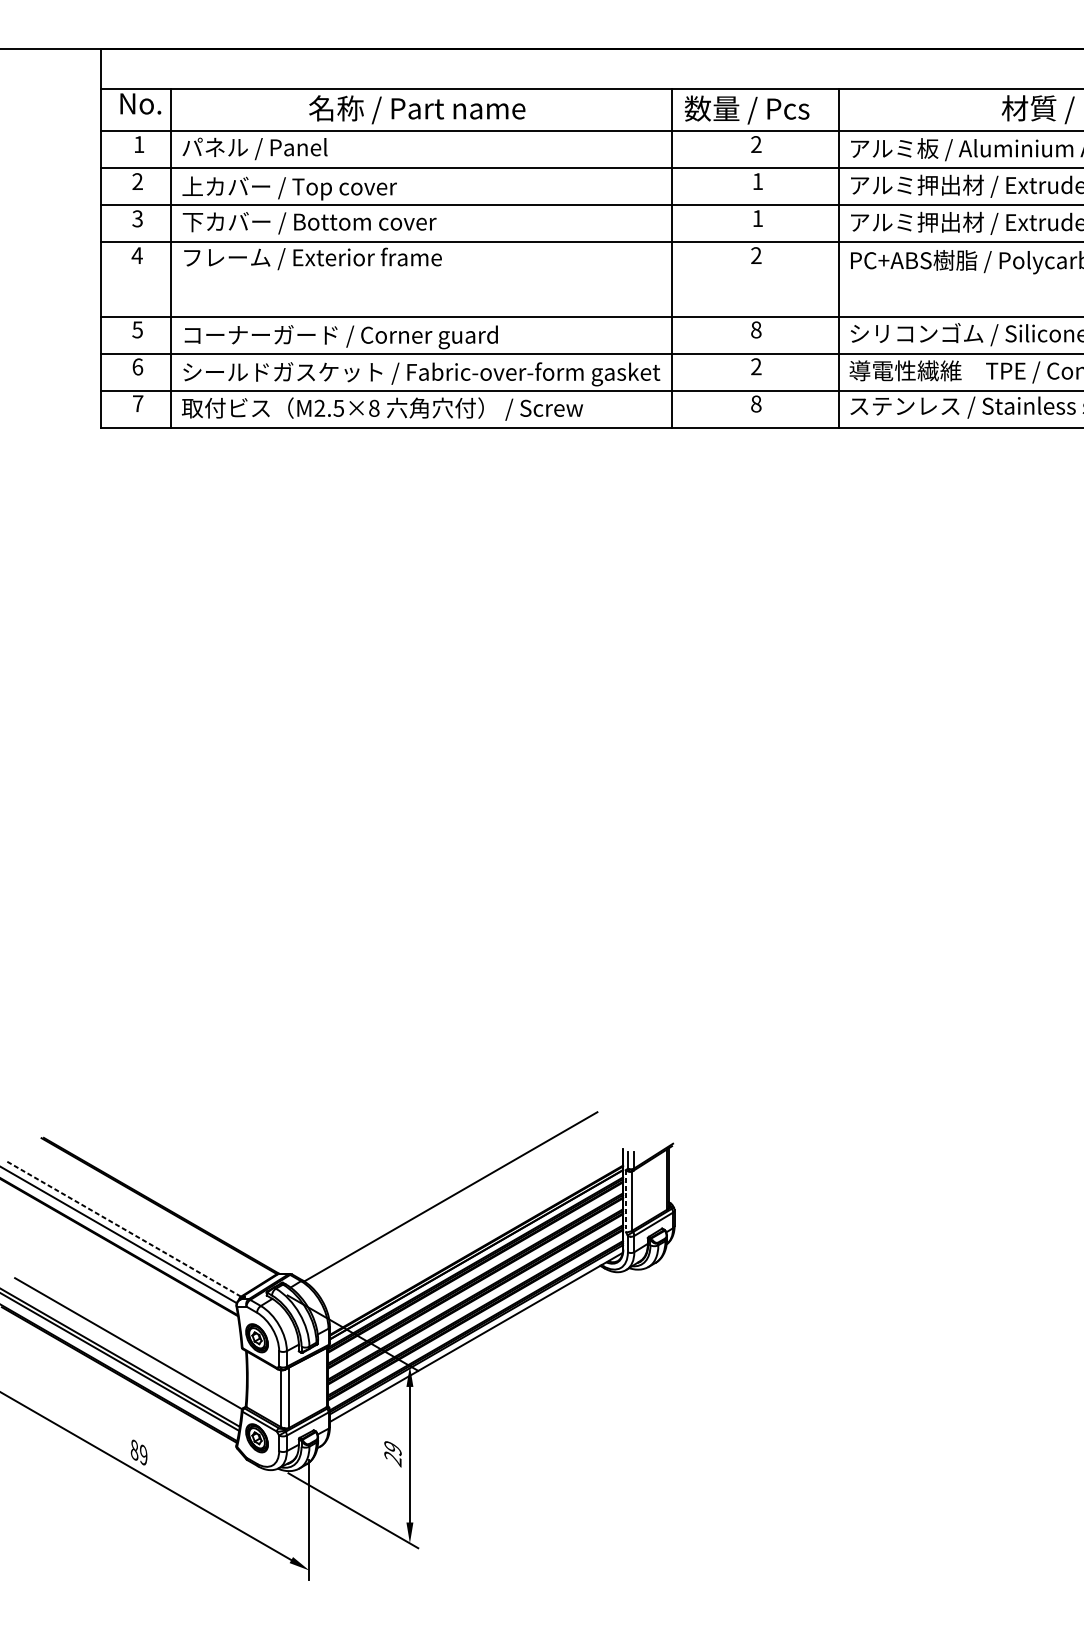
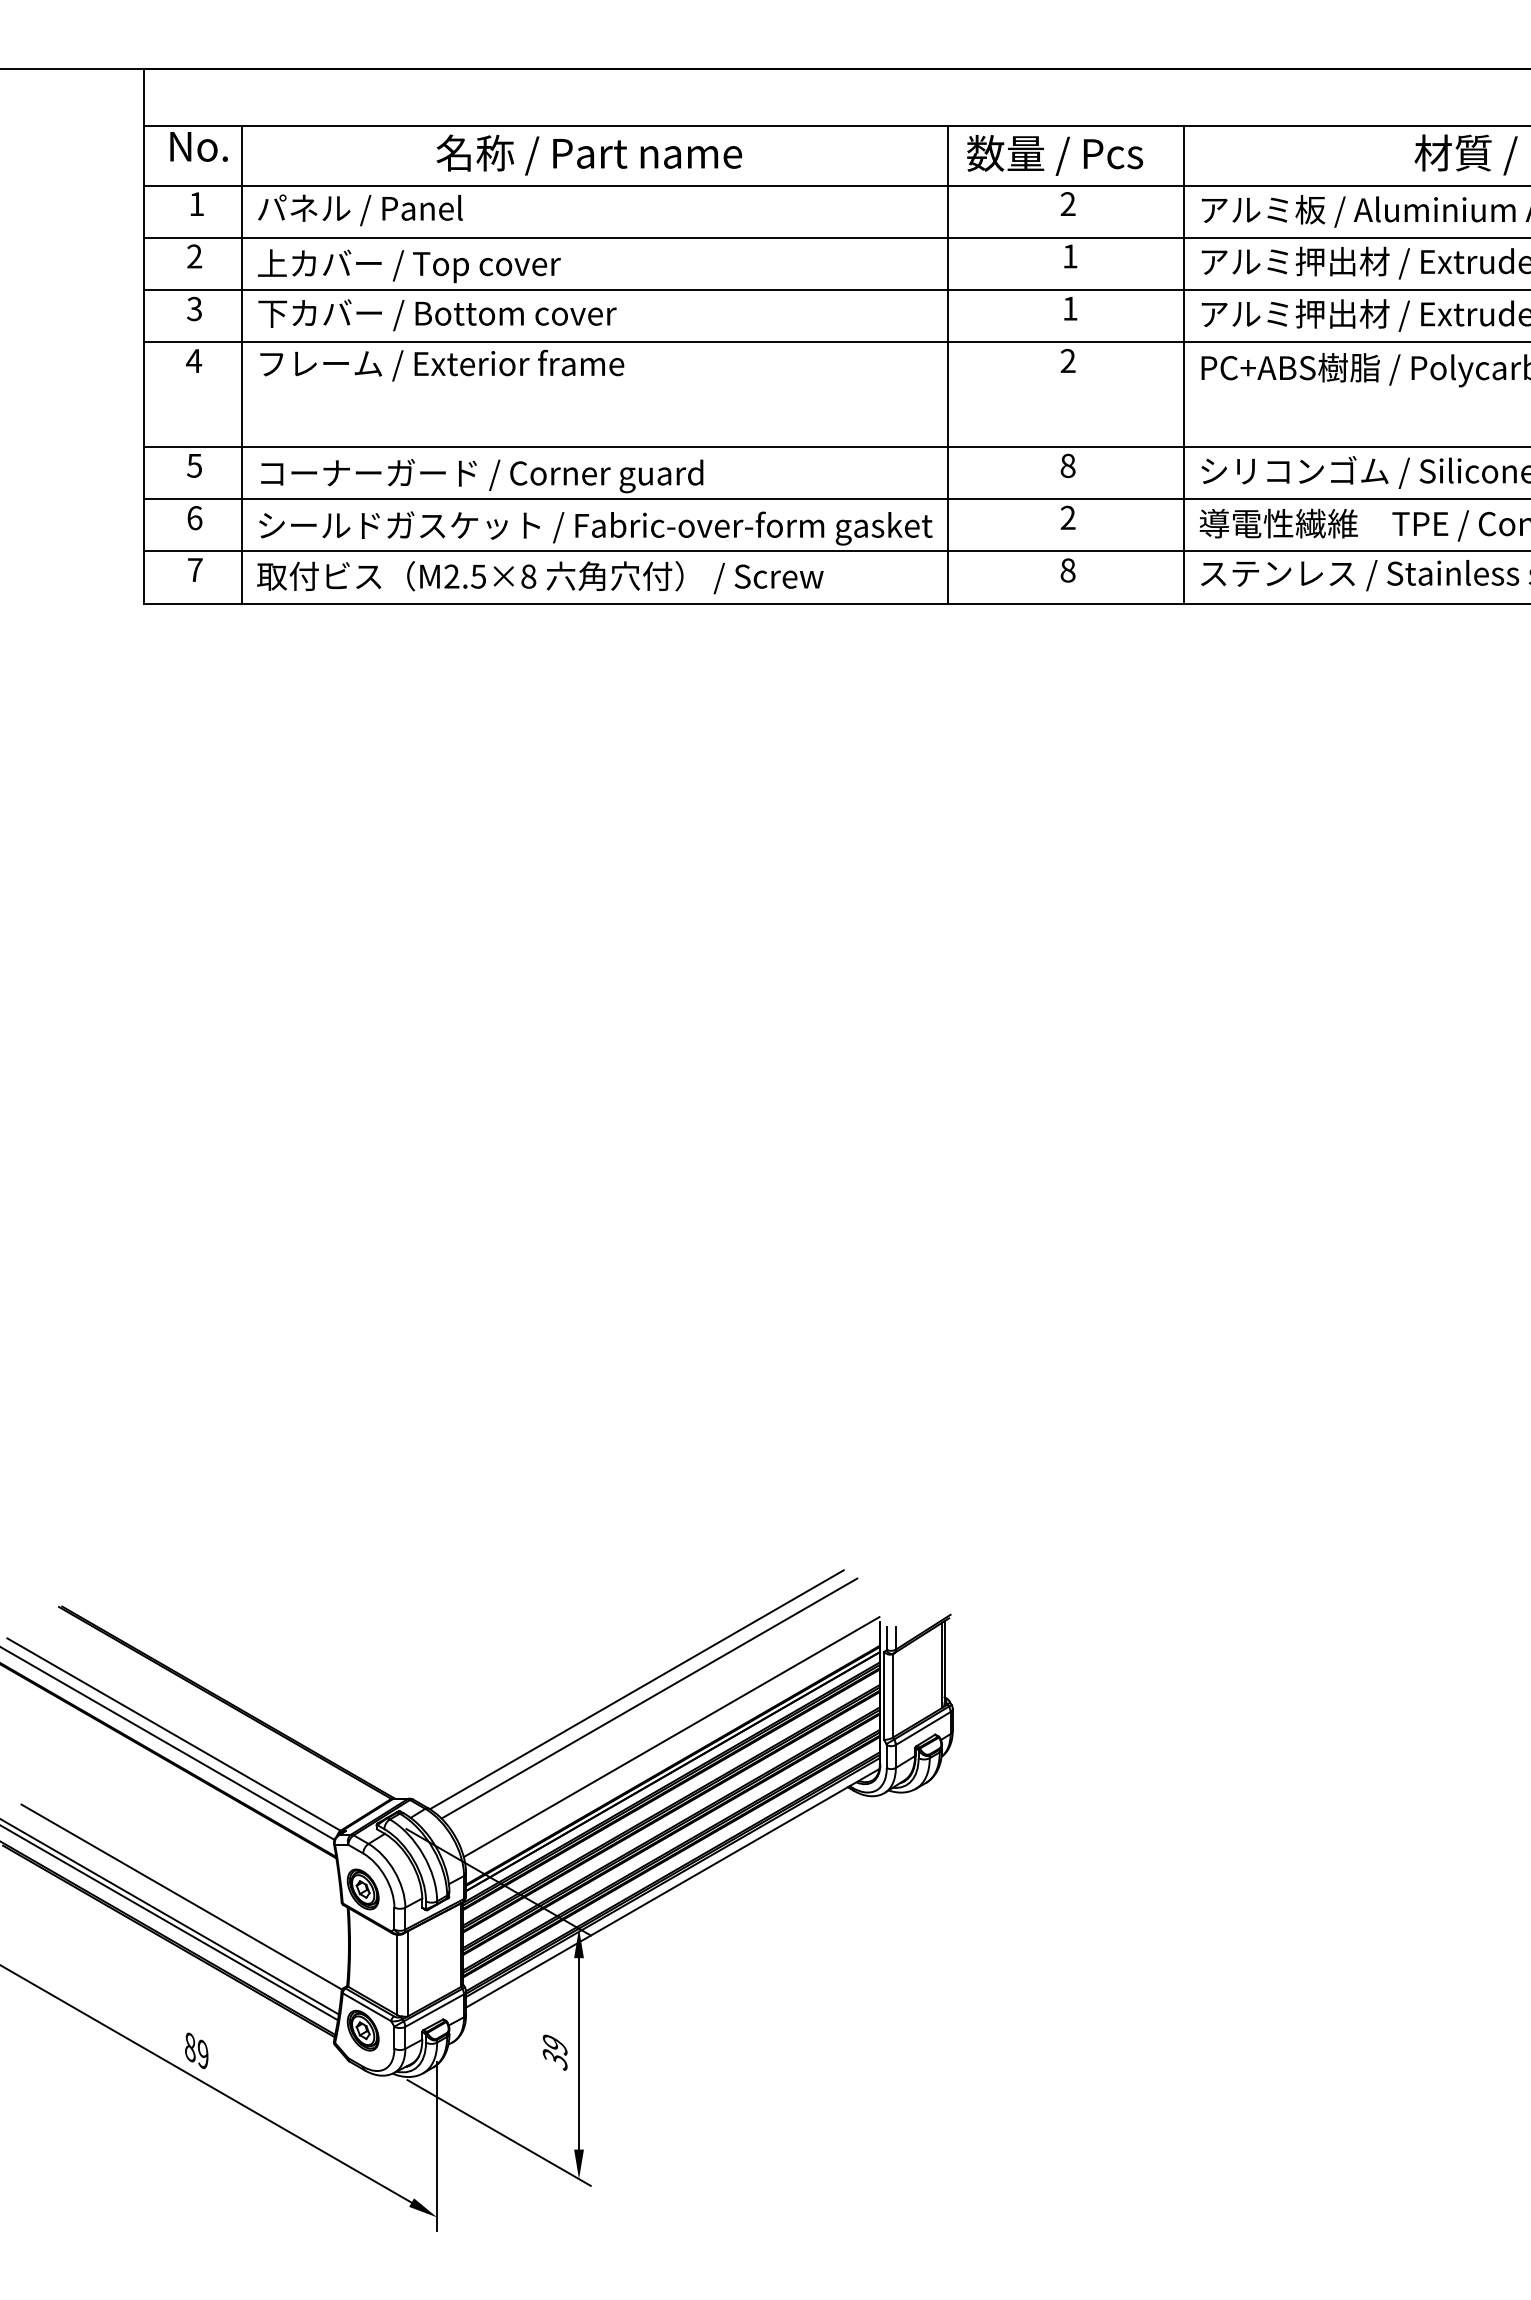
line: (626, 1200) -> (884, 1695), dashed -> solid
line: (459, 1203) -> (649, 1698), added
line: (122, 1228) -> (173, 1734), dashed -> solid
line: (475, 1230) -> (671, 1737), added
text: (393, 1459) -> (555, 2060), 29 -> 39

